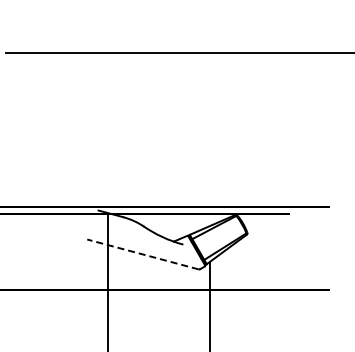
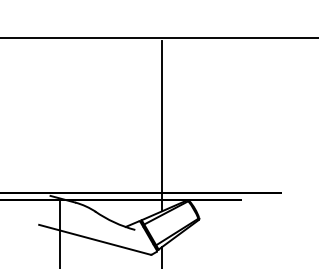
line: (209, 140) -> (161, 125), added
line: (142, 254) -> (94, 239), dashed -> solid

